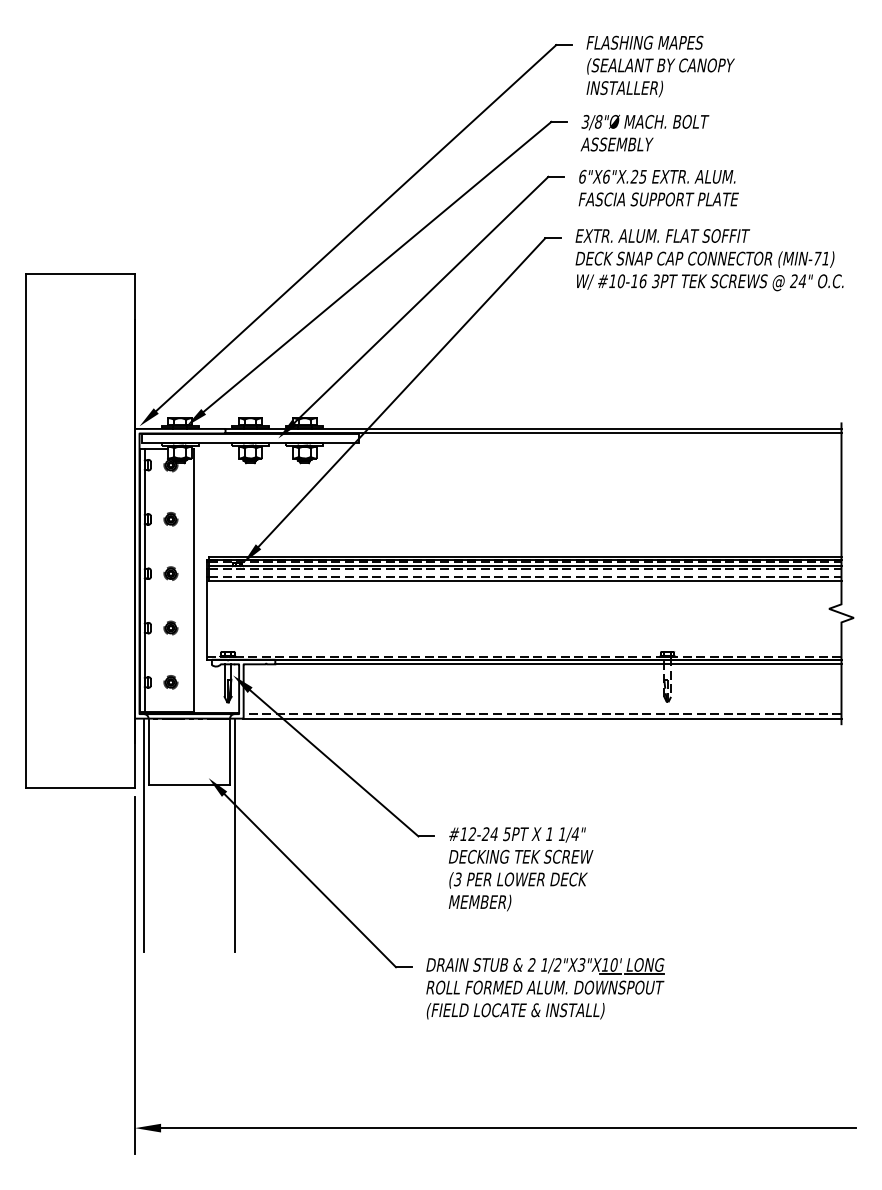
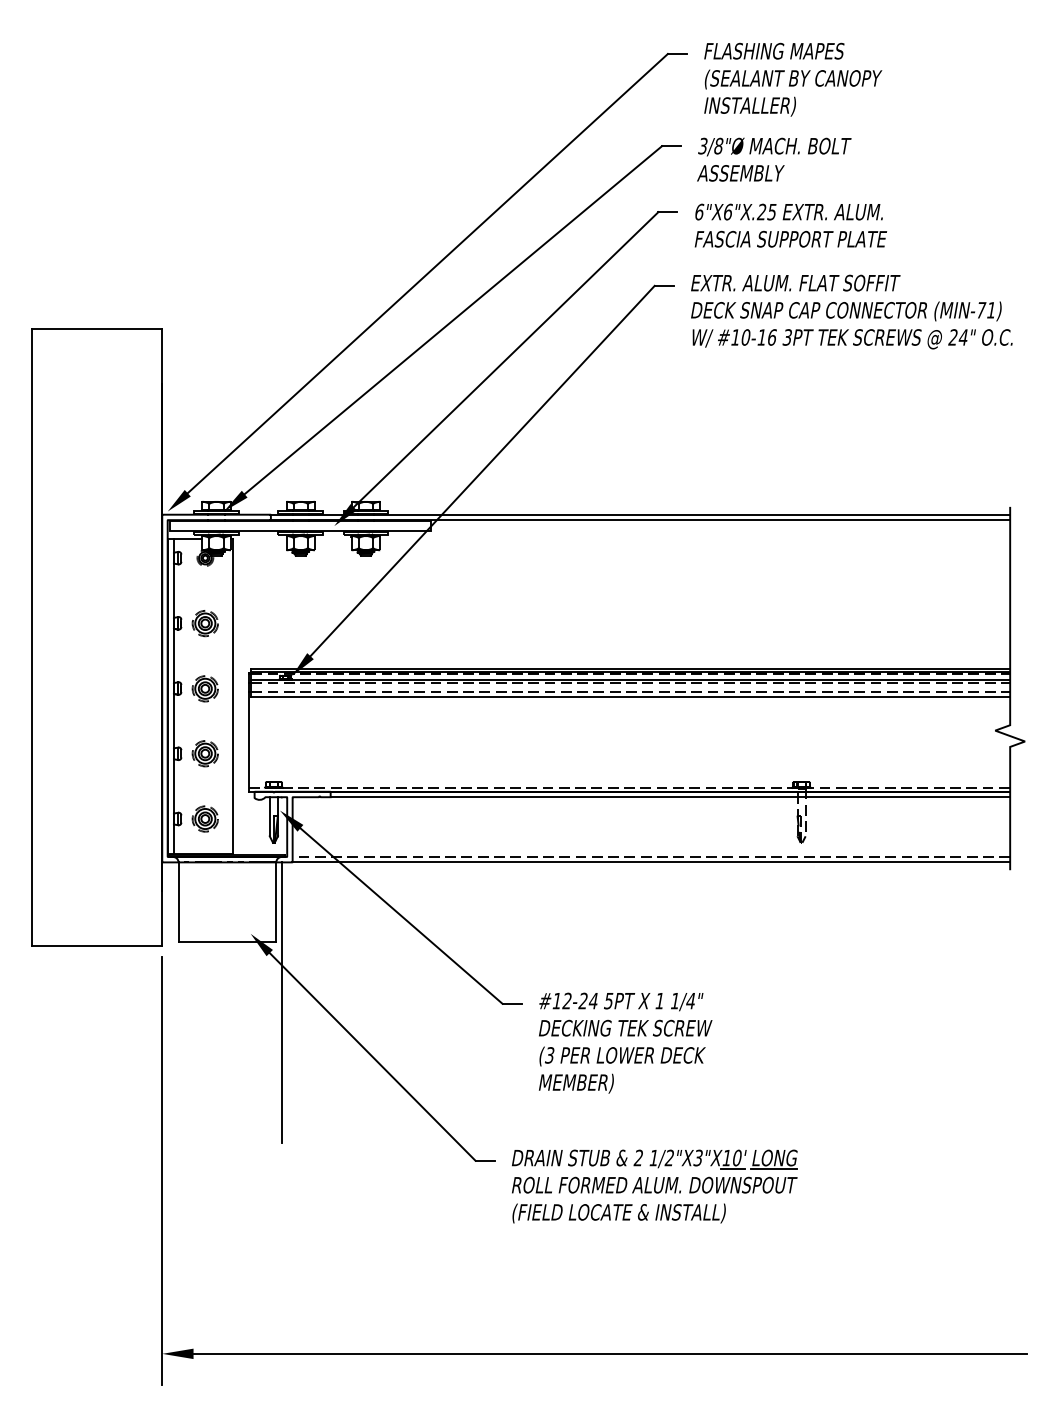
part: (171, 518) -> (205, 622), size x1.6
part: (171, 572) -> (205, 687), size x1.6
part: (171, 627) -> (205, 753), size x1.6
part: (171, 682) -> (205, 818), size x1.6
line: (144, 835) -> (173, 1002), removed

